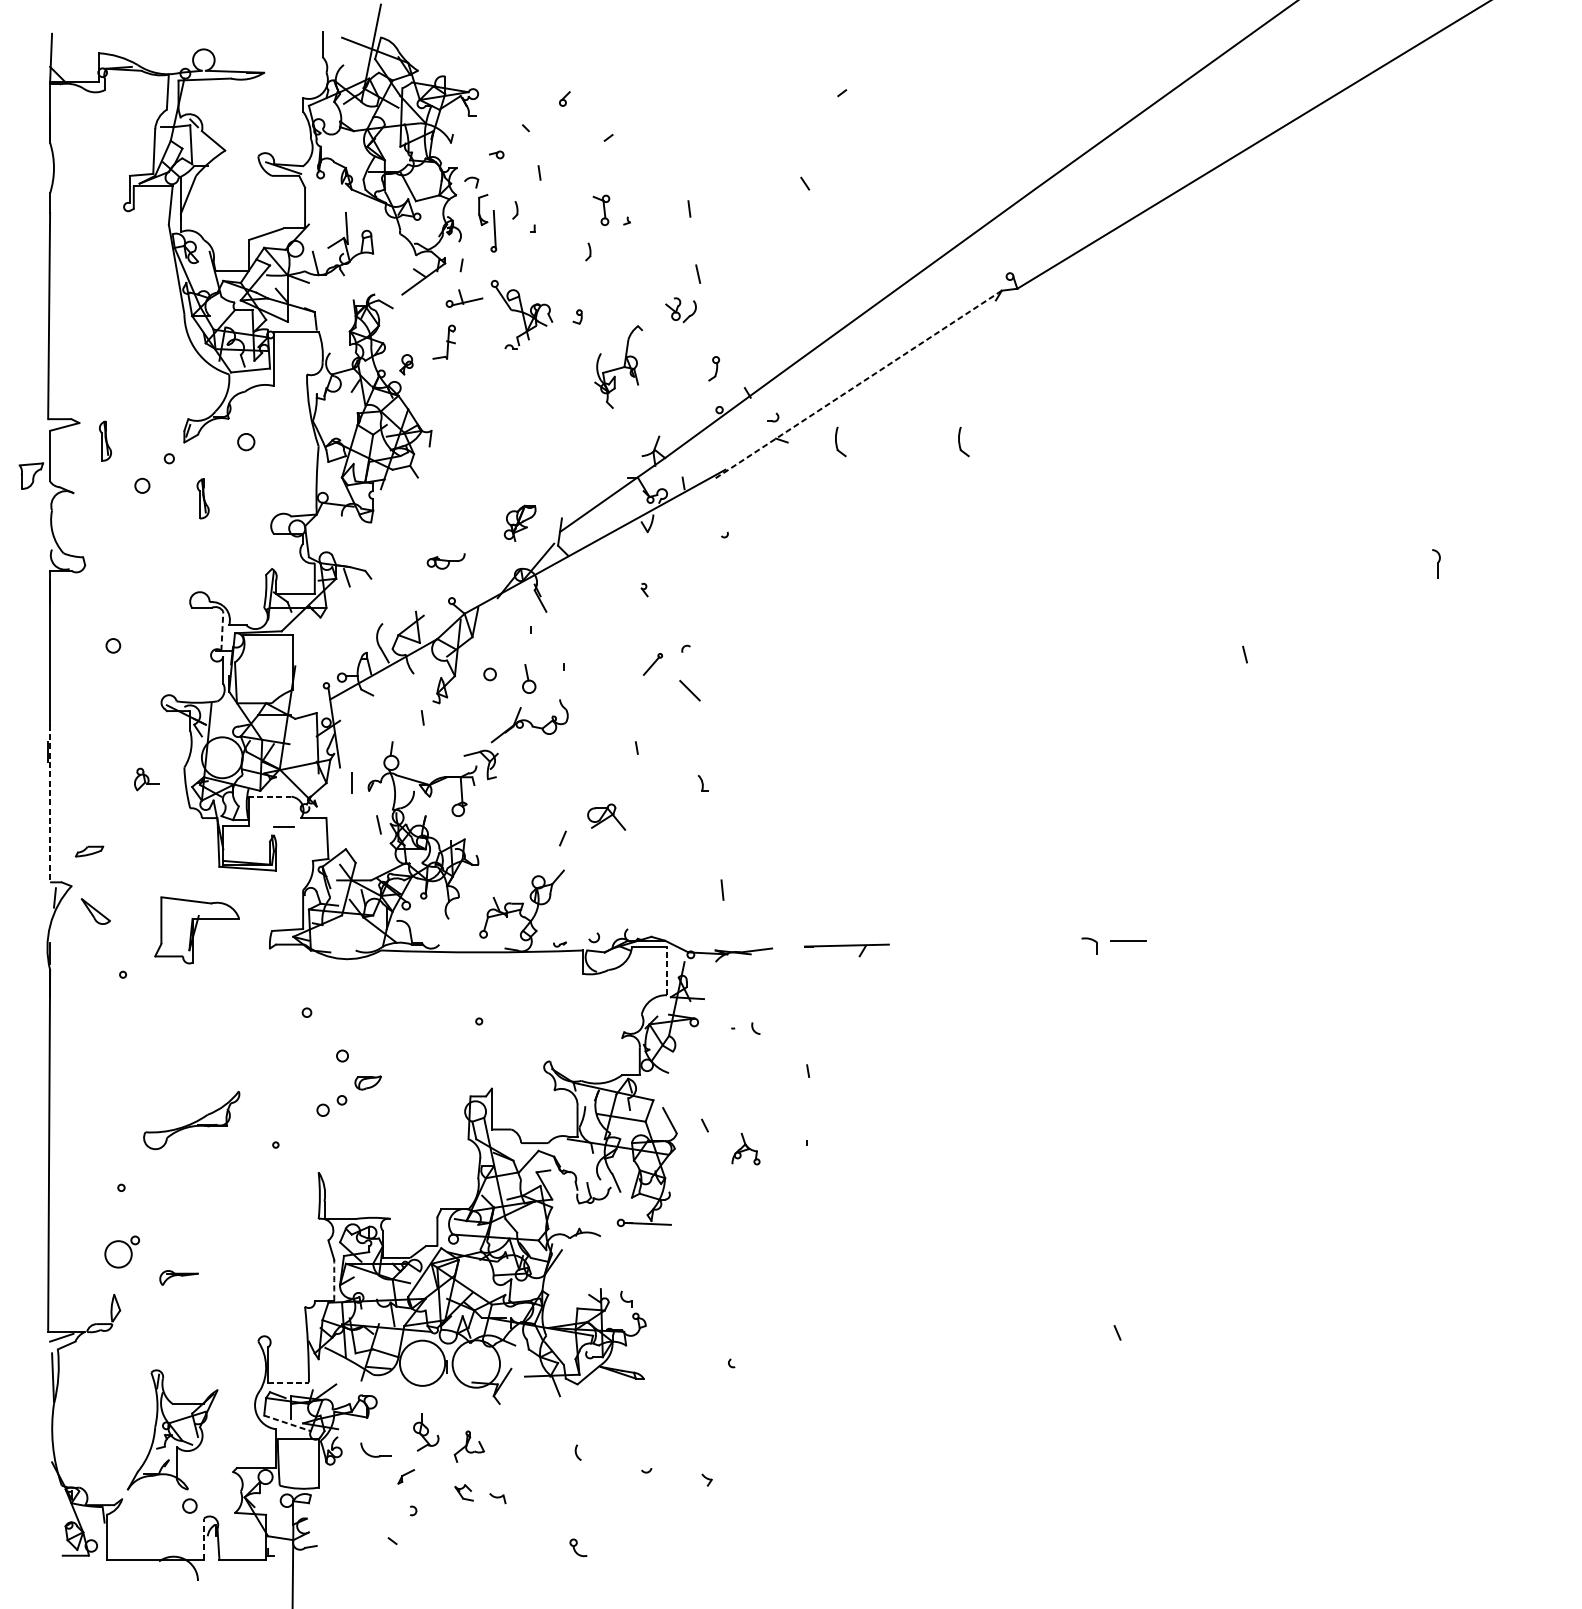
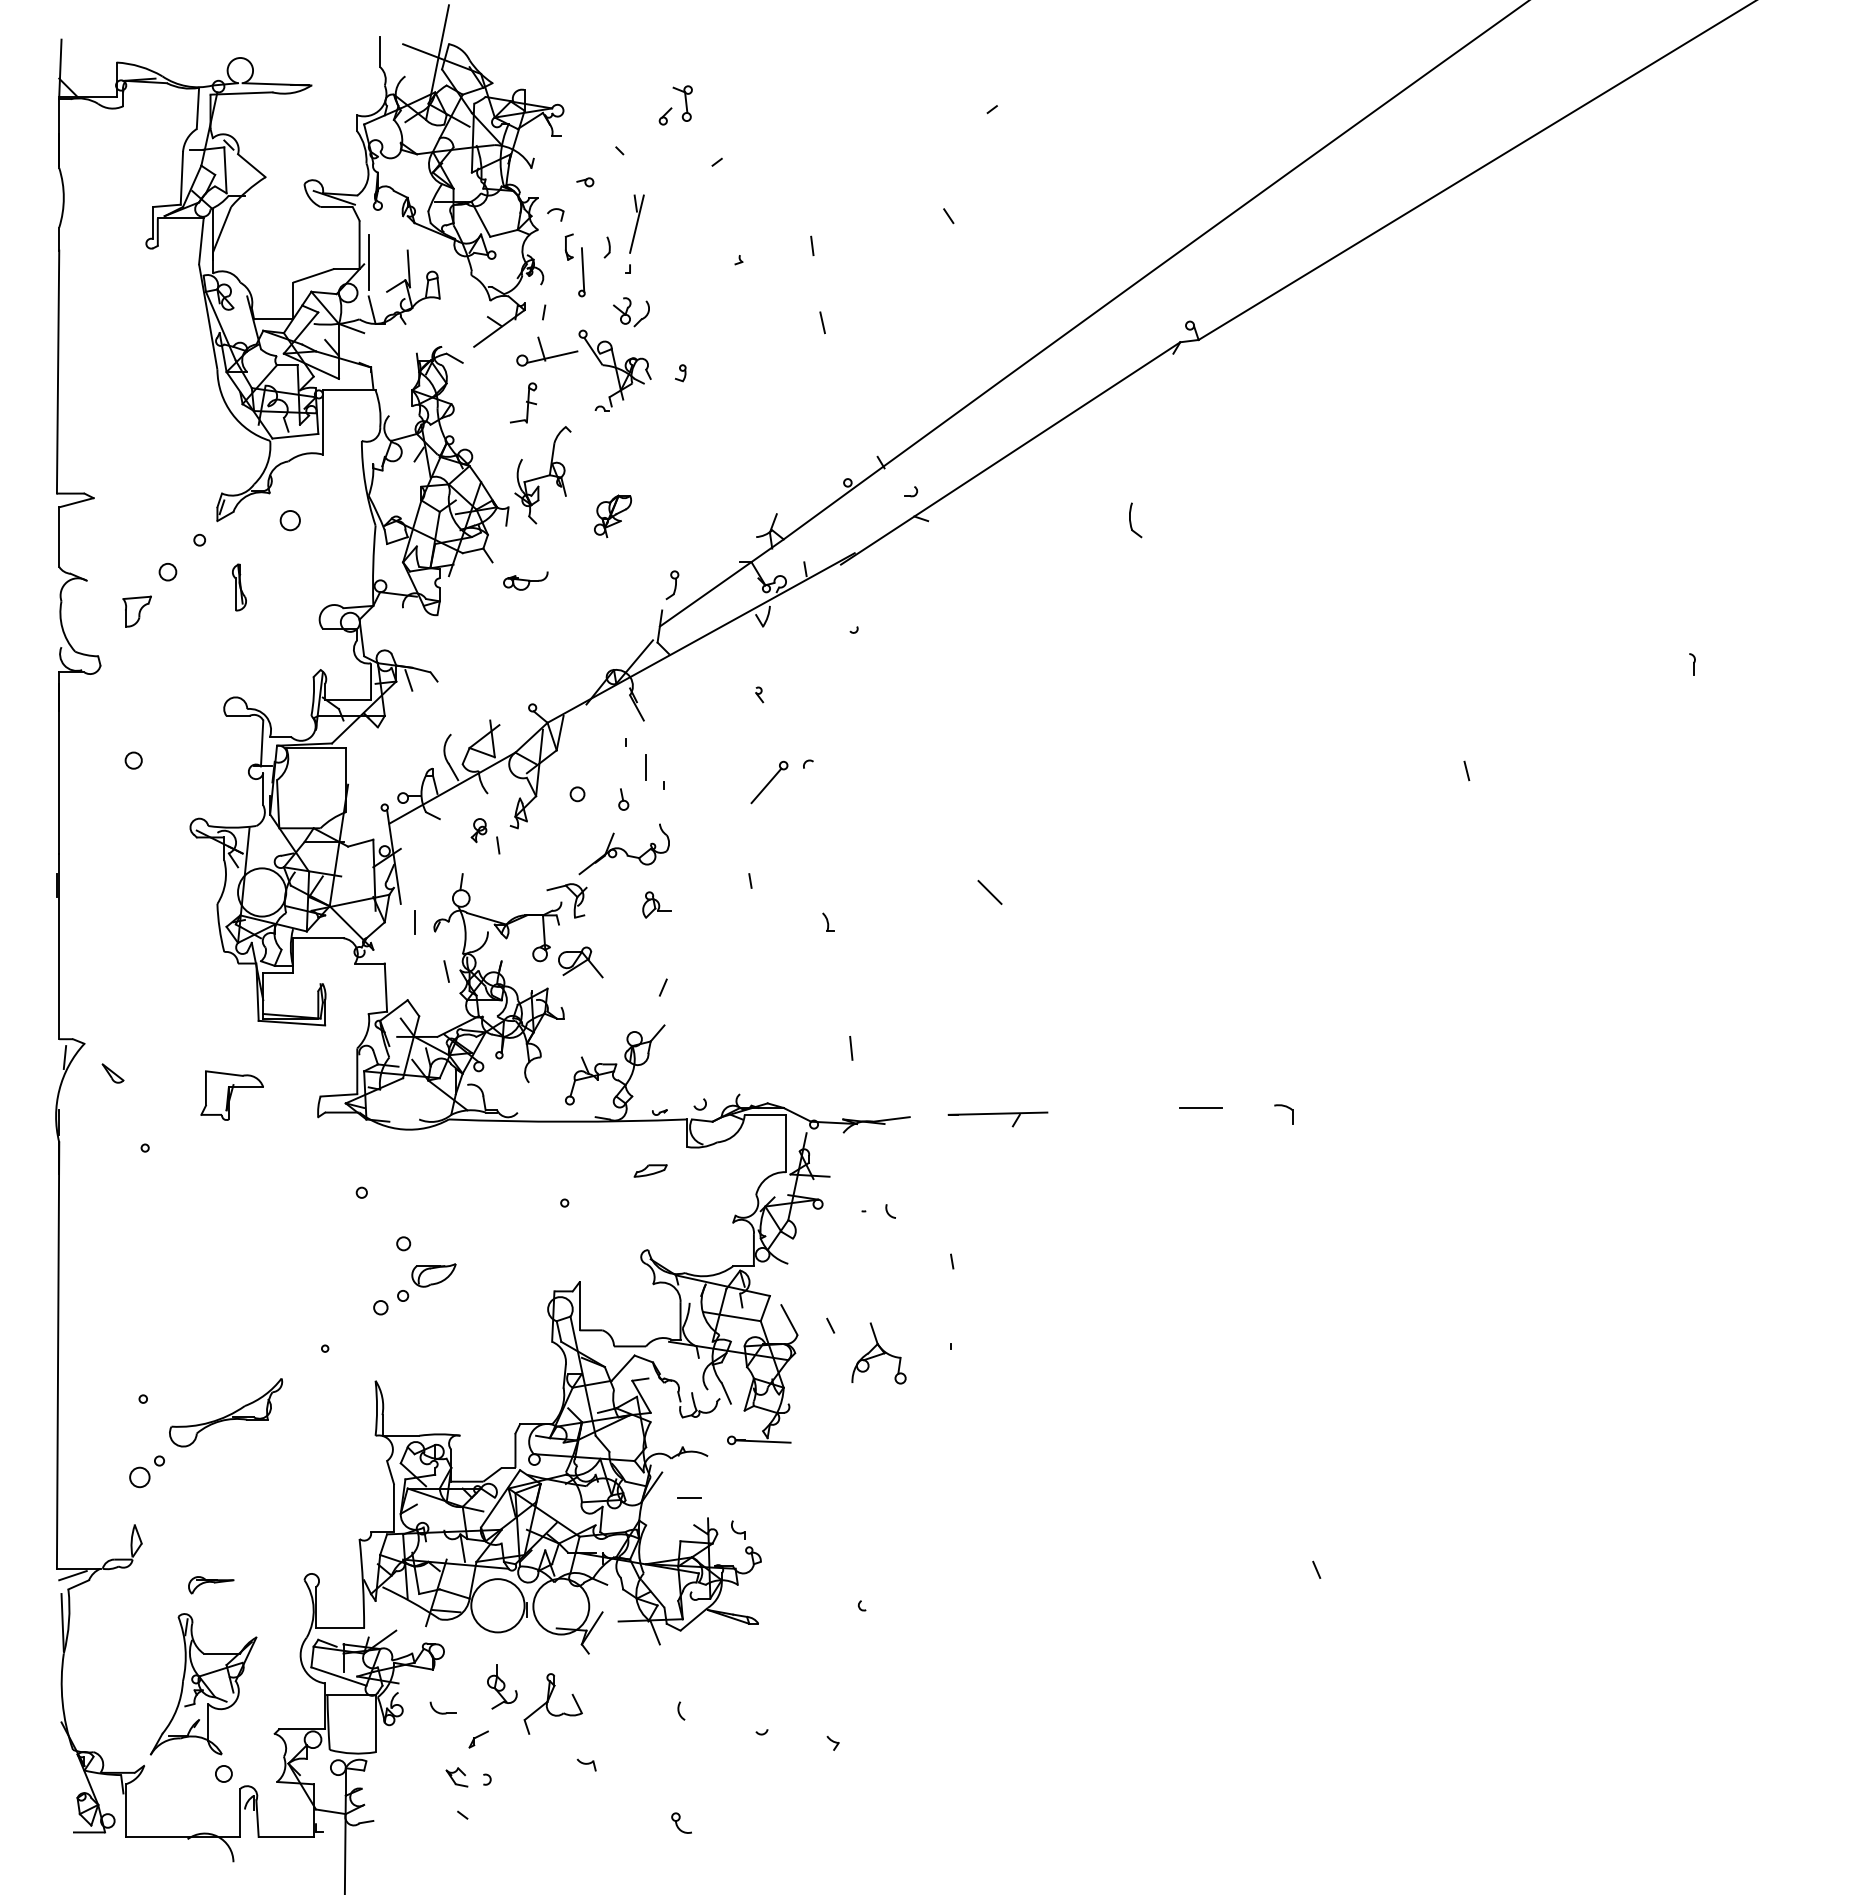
line: (540, 189) -> (636, 223), added
part: (482, 209) -> (568, 246), size x0.71
part: (601, 210) -> (682, 103), moved
line: (312, 222) -> (368, 261), added
part: (587, 251) -> (692, 296), removed
part: (464, 298) -> (547, 351), size x1.43
part: (681, 310) -> (631, 312), moved
part: (406, 364) -> (478, 830), moved
part: (618, 367) -> (542, 475), moved
part: (714, 369) -> (672, 585), moved
line: (857, 385) -> (1010, 453), dashed -> solid
part: (105, 441) -> (124, 519), removed
part: (840, 442) -> (990, 520), removed
part: (30, 475) -> (136, 611), moved
part: (520, 523) -> (613, 516), moved
part: (445, 560) -> (525, 580), moved
part: (1436, 564) -> (1692, 664), size x0.62
line: (222, 631) -> (262, 743), dashed -> solid
line: (548, 651) -> (646, 767), added
part: (653, 664) -> (769, 782), size x1.67
part: (529, 678) -> (623, 799), size x0.62
line: (689, 690) -> (989, 892), moved
part: (146, 779) -> (656, 904), moved
line: (269, 796) -> (317, 938), dashed -> solid
line: (50, 803) -> (59, 946), dashed -> solid
part: (606, 817) -> (580, 962), moved
line: (283, 826) -> (689, 1497), moved
part: (89, 851) -> (650, 1170), moved
part: (95, 911) -> (112, 1073), size x0.62
part: (196, 930) -> (231, 1095), size x0.62
line: (1128, 940) -> (1200, 1107), moved
line: (666, 970) -> (785, 1143), dashed -> solid
part: (367, 1082) -> (433, 1275), size x1.43
part: (192, 1120) -> (226, 1412), moved
part: (745, 1149) -> (878, 1353), size x1.67
circle: (118, 1254) -> (139, 1477), size x0.62
part: (179, 1278) -> (211, 1585), moved
arc: (333, 1280) -> (393, 1508), dashed -> solid
line: (288, 1382) -> (340, 1628), dashed -> solid
line: (287, 1423) -> (338, 1676), dashed -> solid
part: (468, 1446) -> (552, 1703), size x1.67
part: (375, 1449) -> (442, 1707), size x0.71
part: (463, 1492) -> (456, 1777), moved
line: (203, 1538) -> (240, 1812), dashed -> solid

